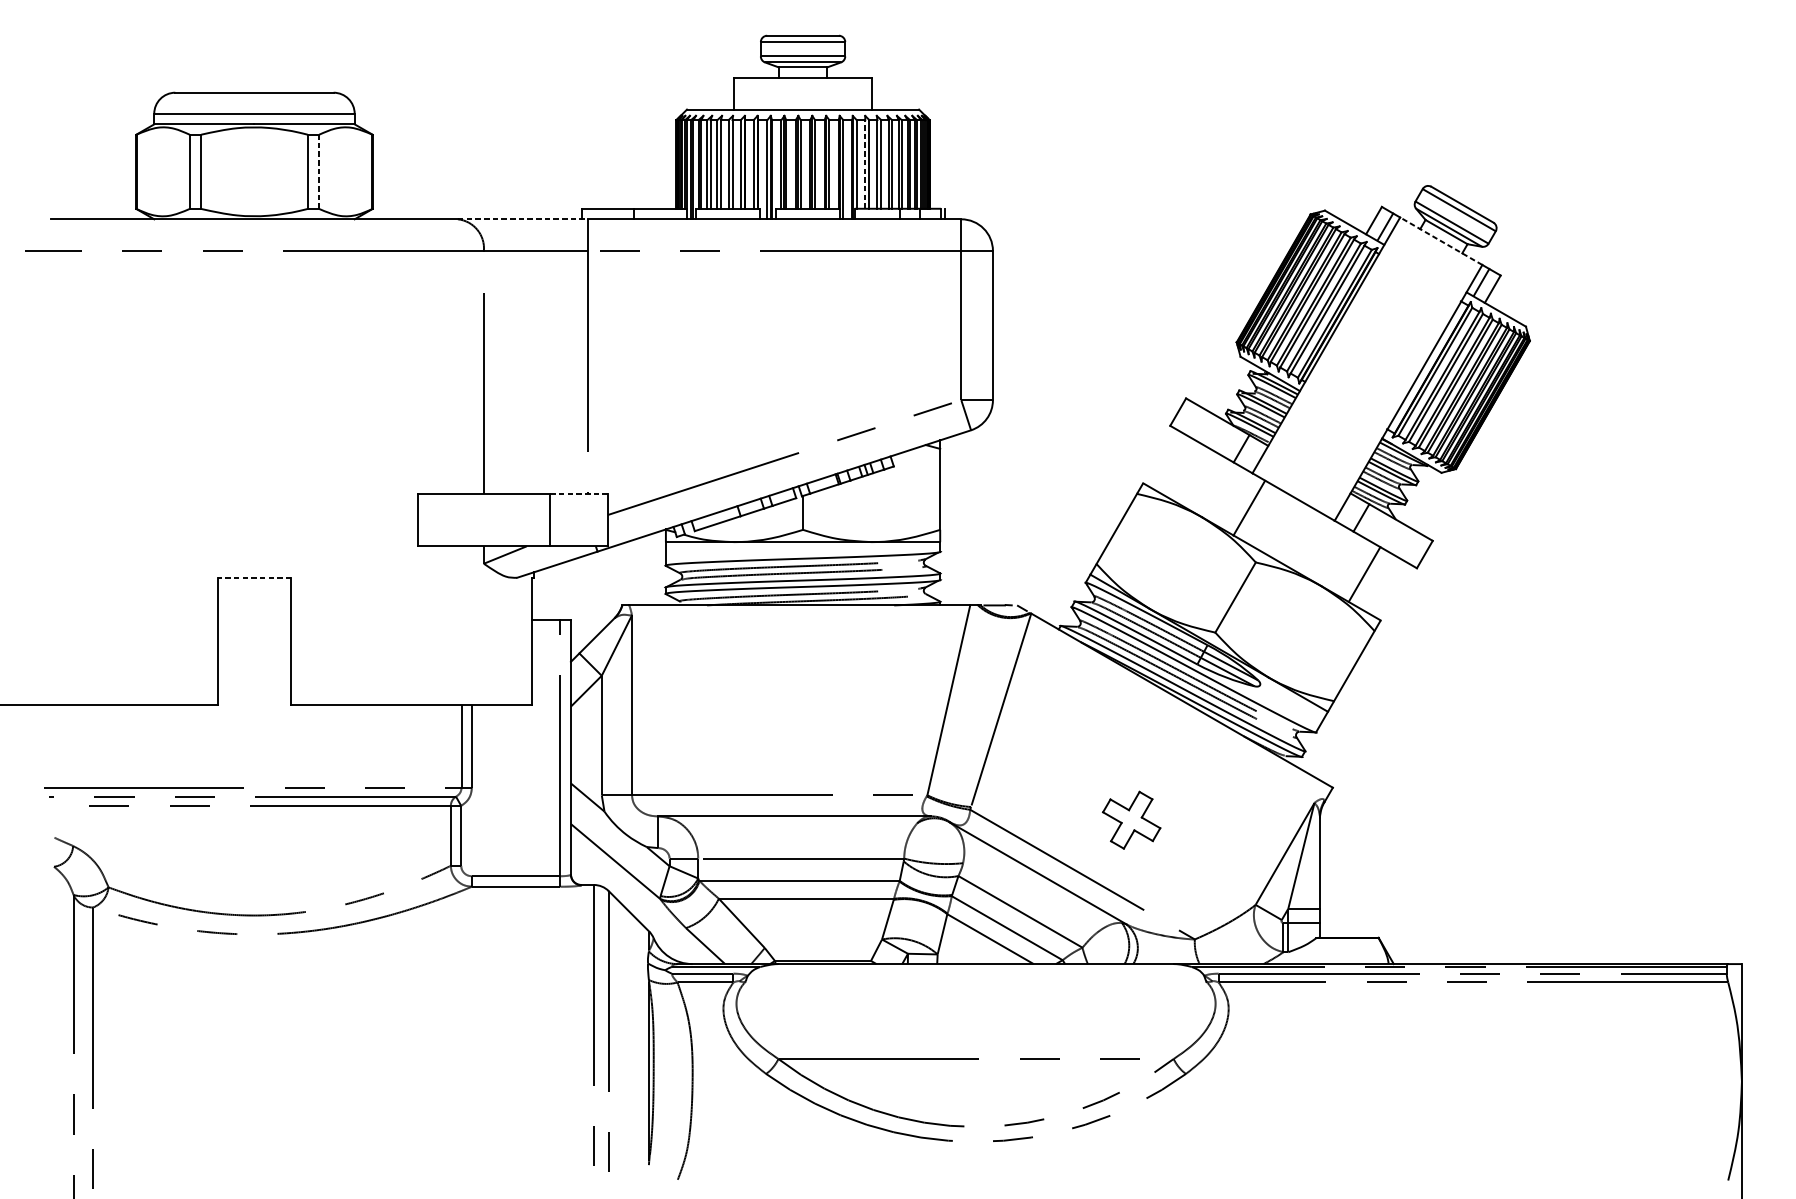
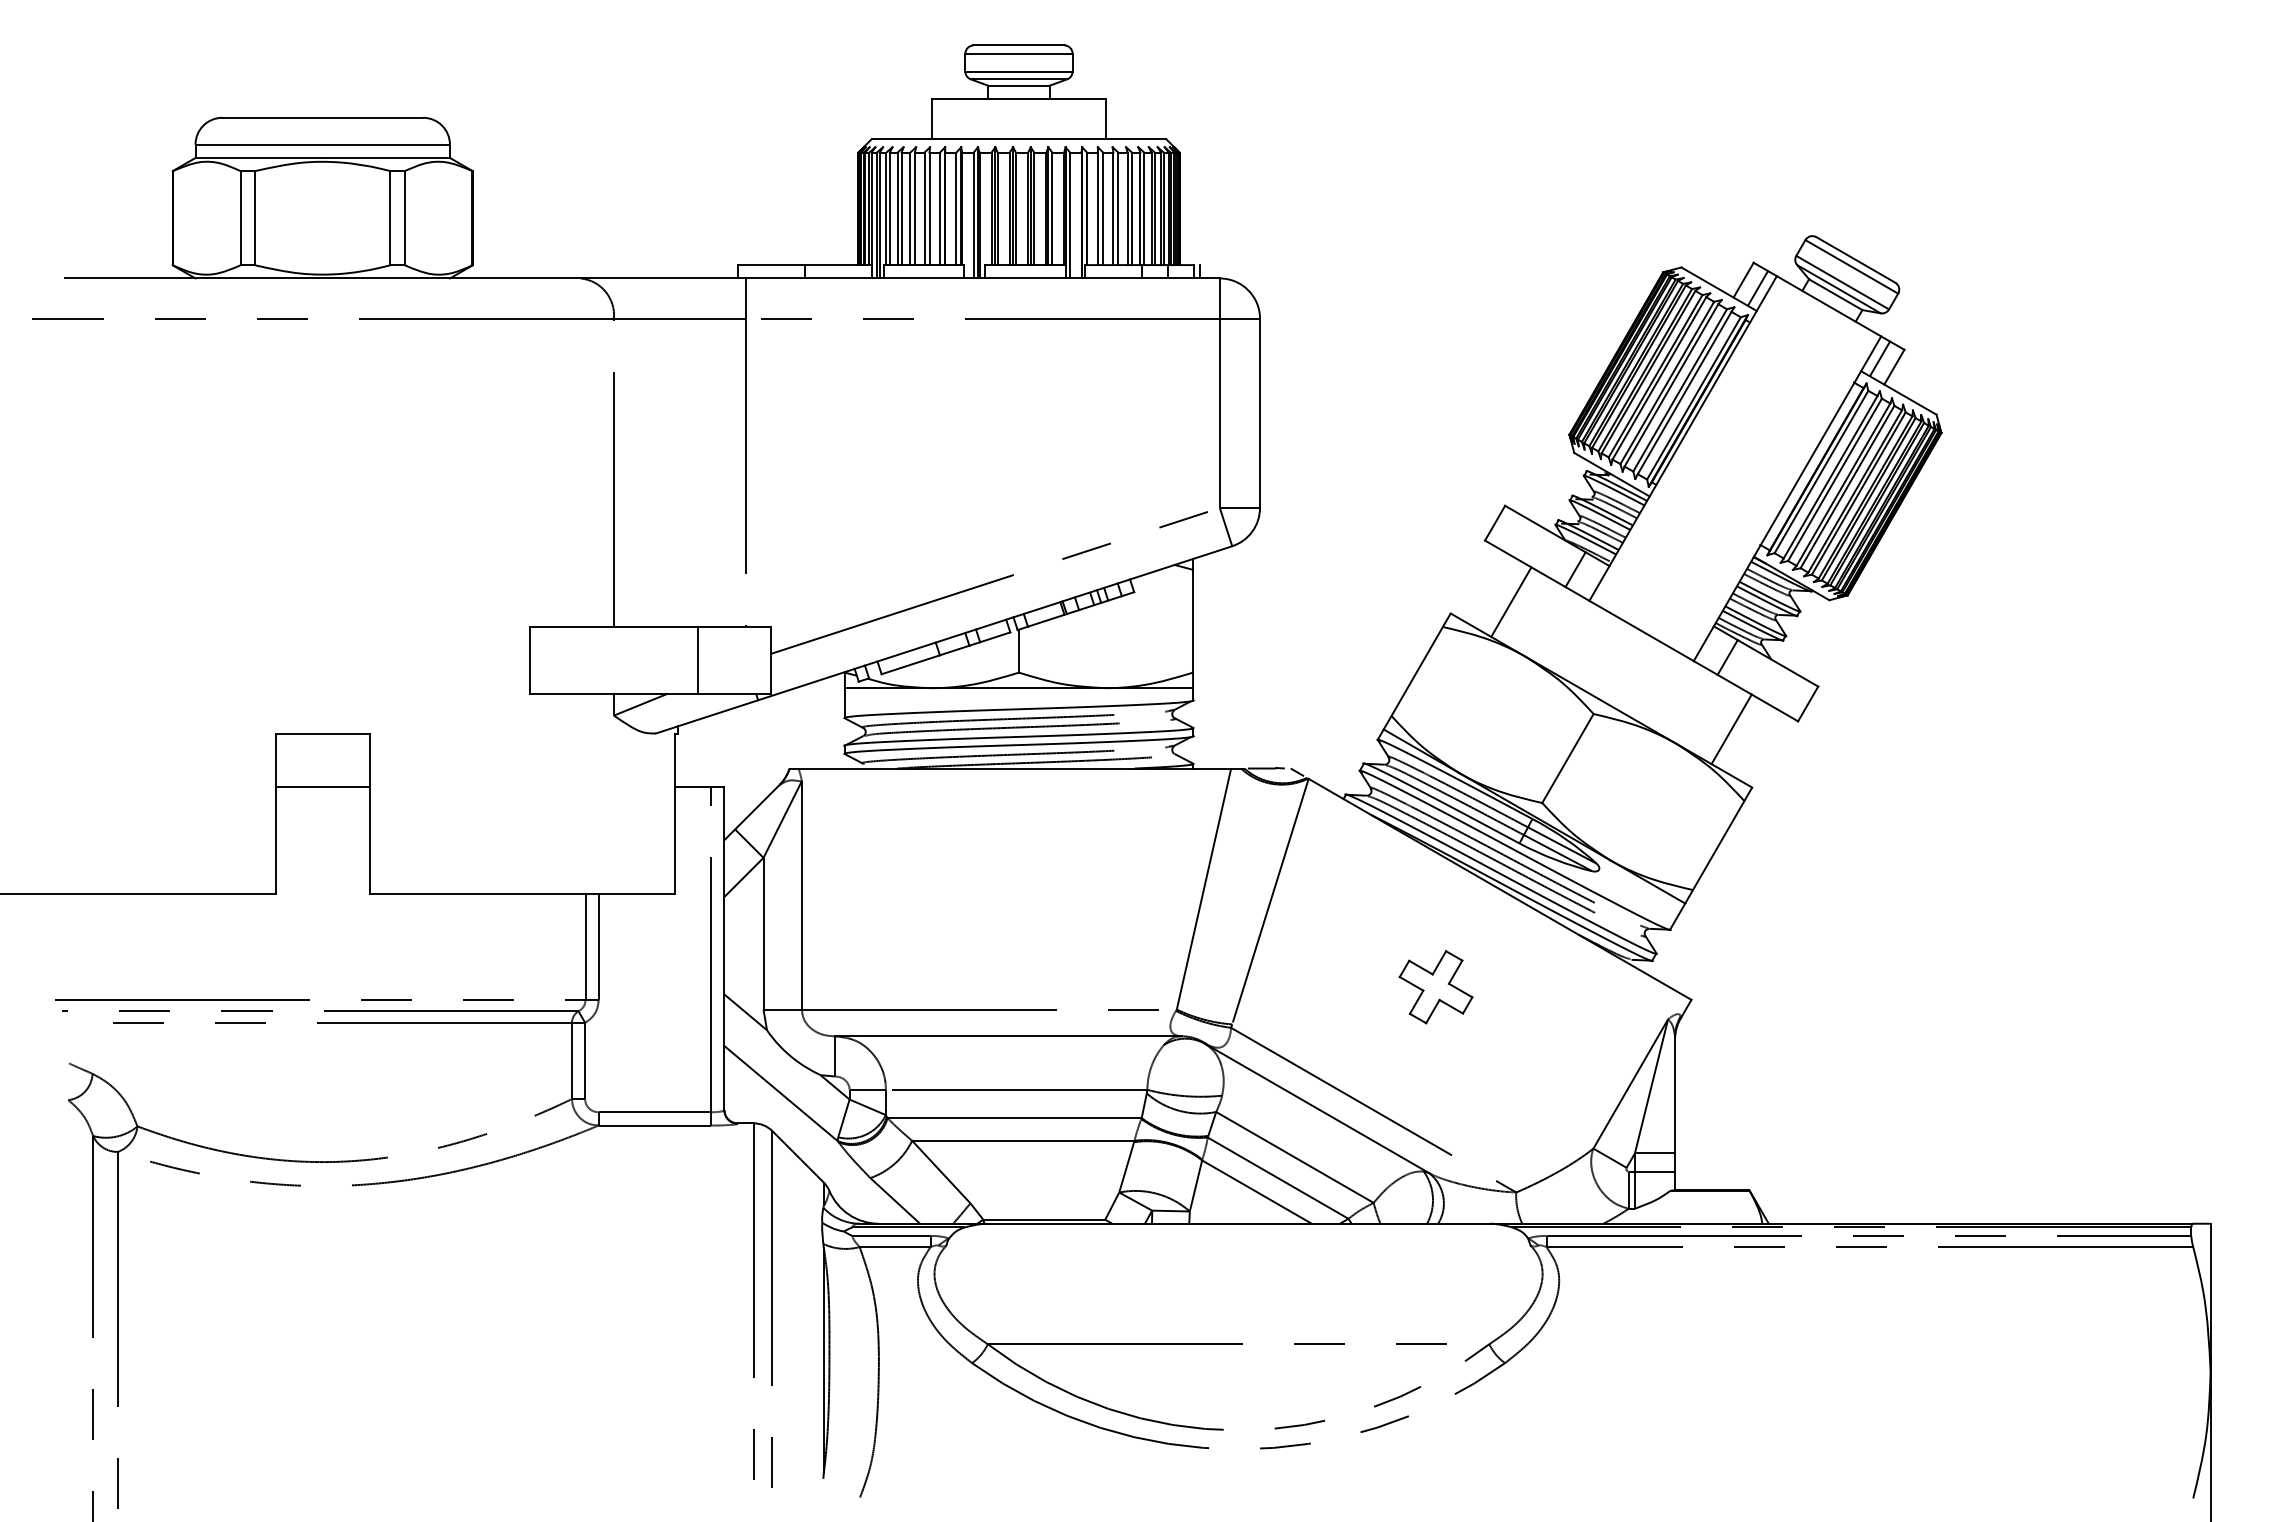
line: (864, 164) -> (1097, 208), dashed -> solid
line: (318, 171) -> (404, 217), dashed -> solid
line: (522, 219) -> (663, 278), dashed -> solid
line: (1440, 241) -> (1828, 306), dashed -> solid
line: (578, 493) -> (734, 626), dashed -> solid
line: (1249, 507) -> (1511, 601), moved
line: (254, 577) -> (322, 733), dashed -> solid
line: (254, 620) -> (322, 787), added
part: (1131, 820) -> (1435, 987), moved

